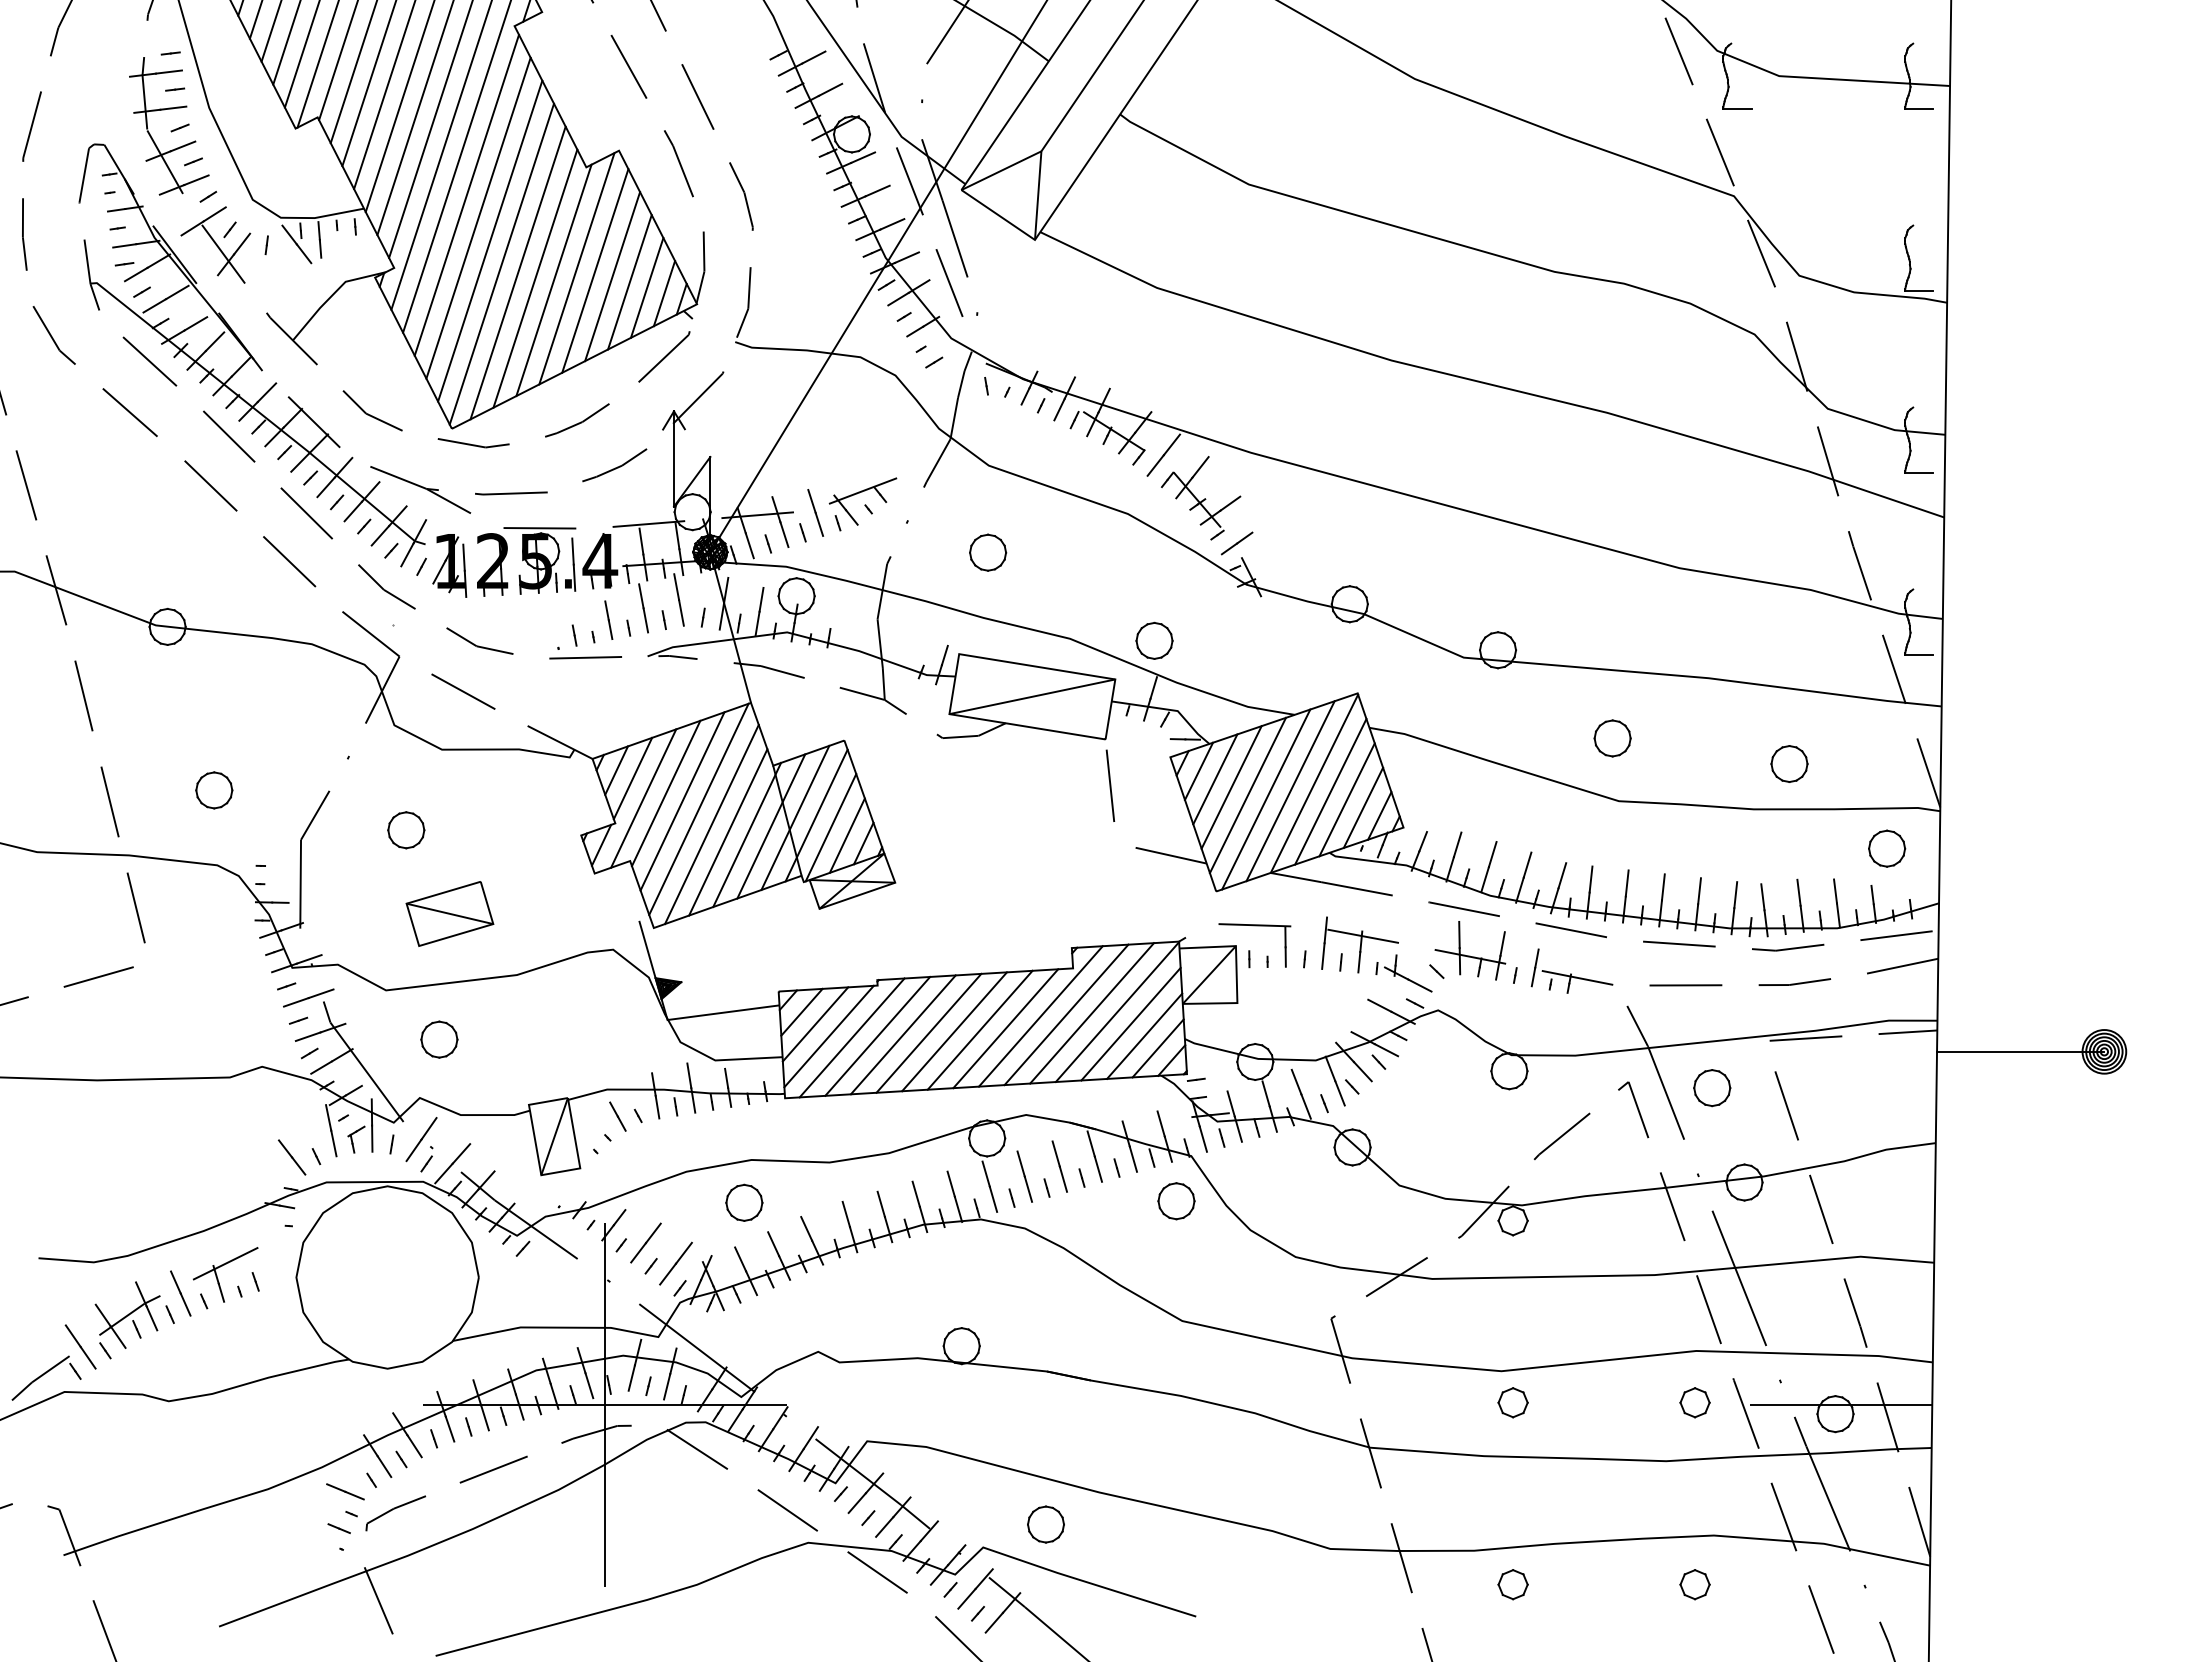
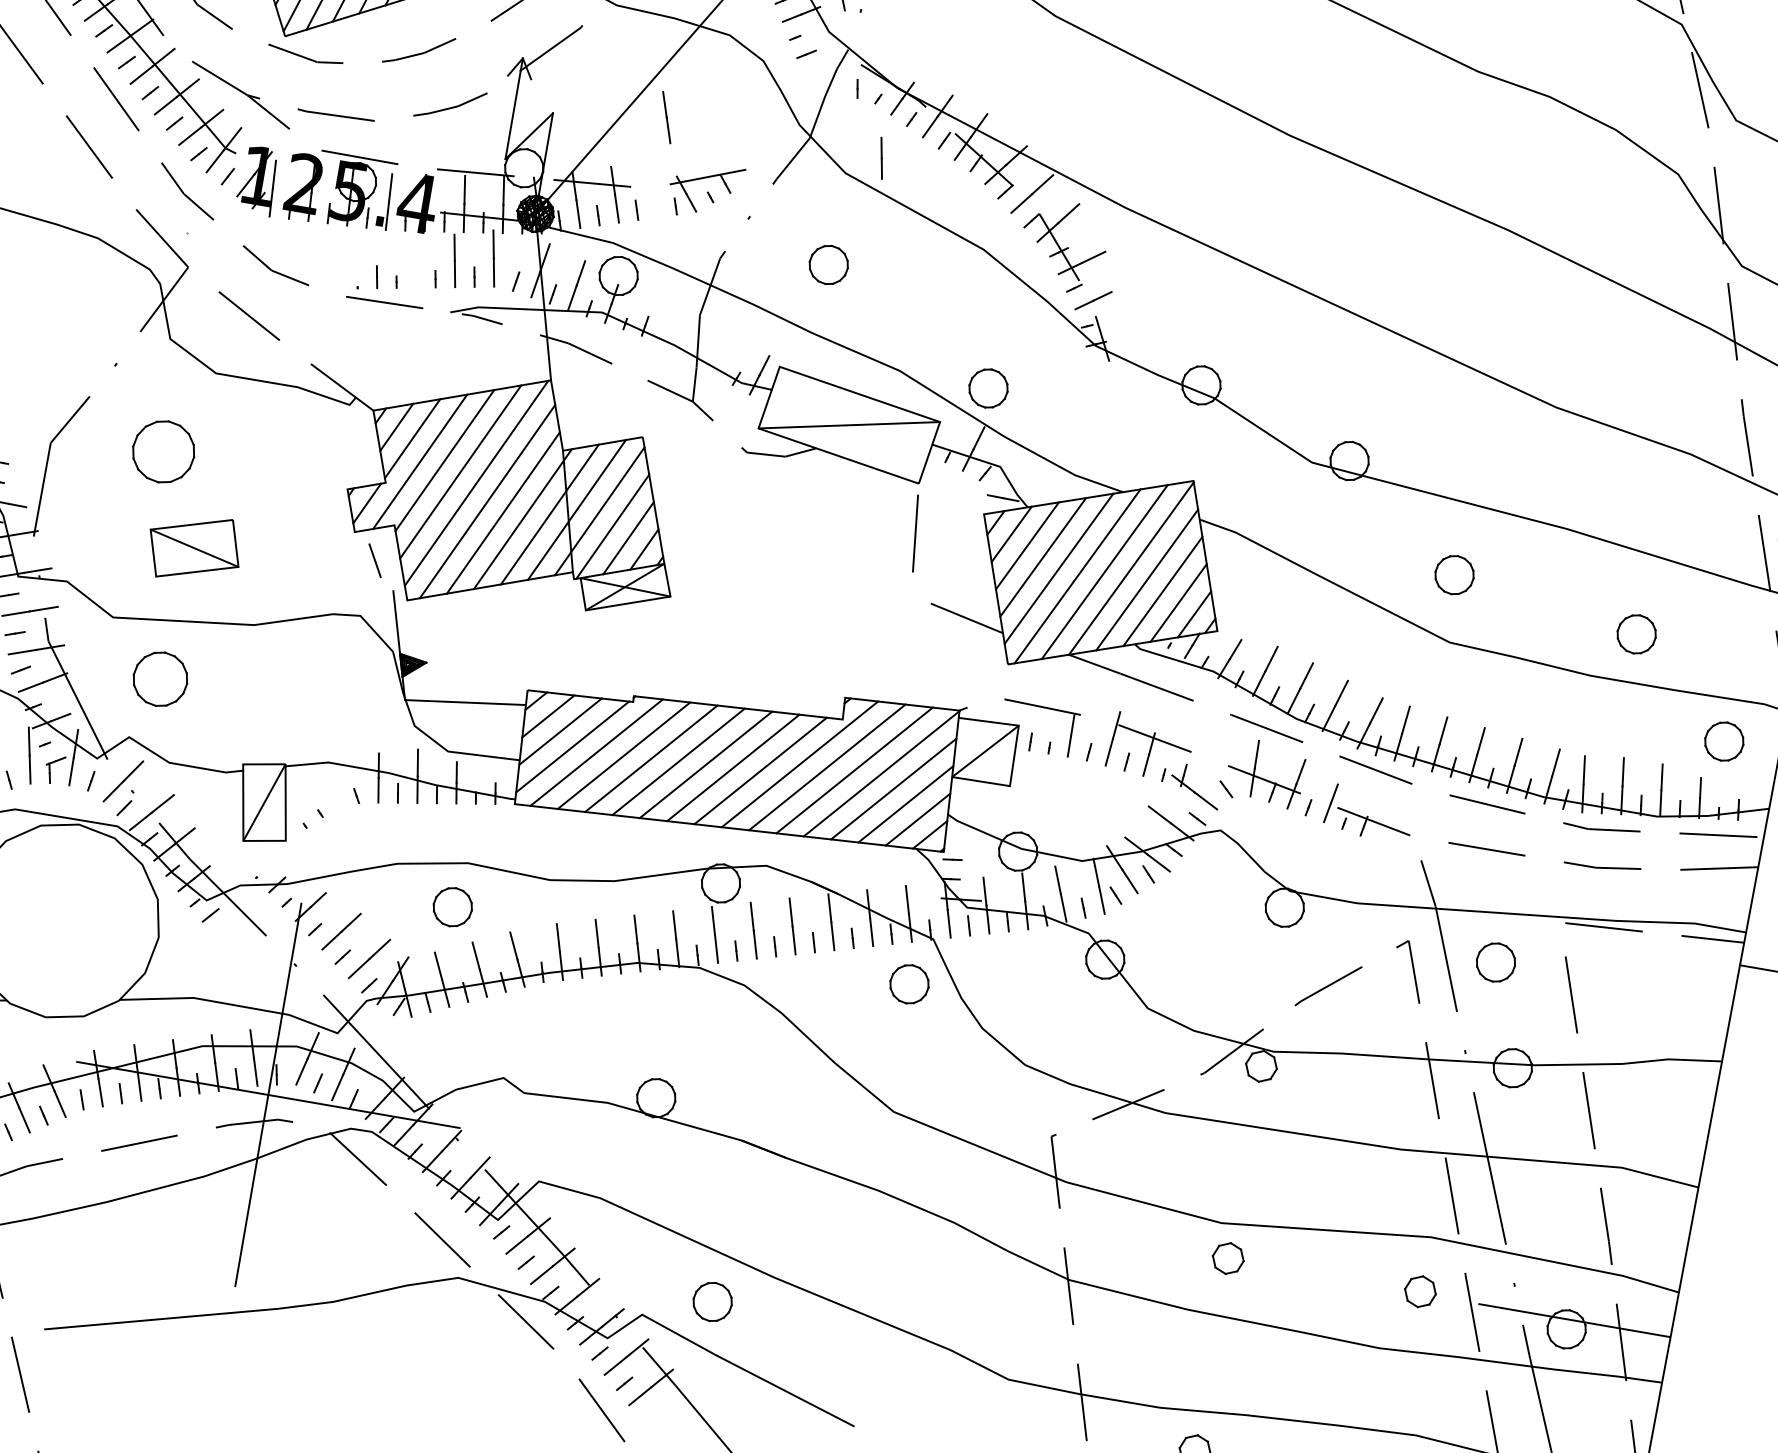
line: (815, 512) -> (666, 117), moved
line: (608, 619) -> (881, 157), moved
part: (406, 830) -> (163, 452), size x1.6
part: (439, 1039) -> (160, 679), size x1.4
line: (617, 1116) -> (374, 560), moved

